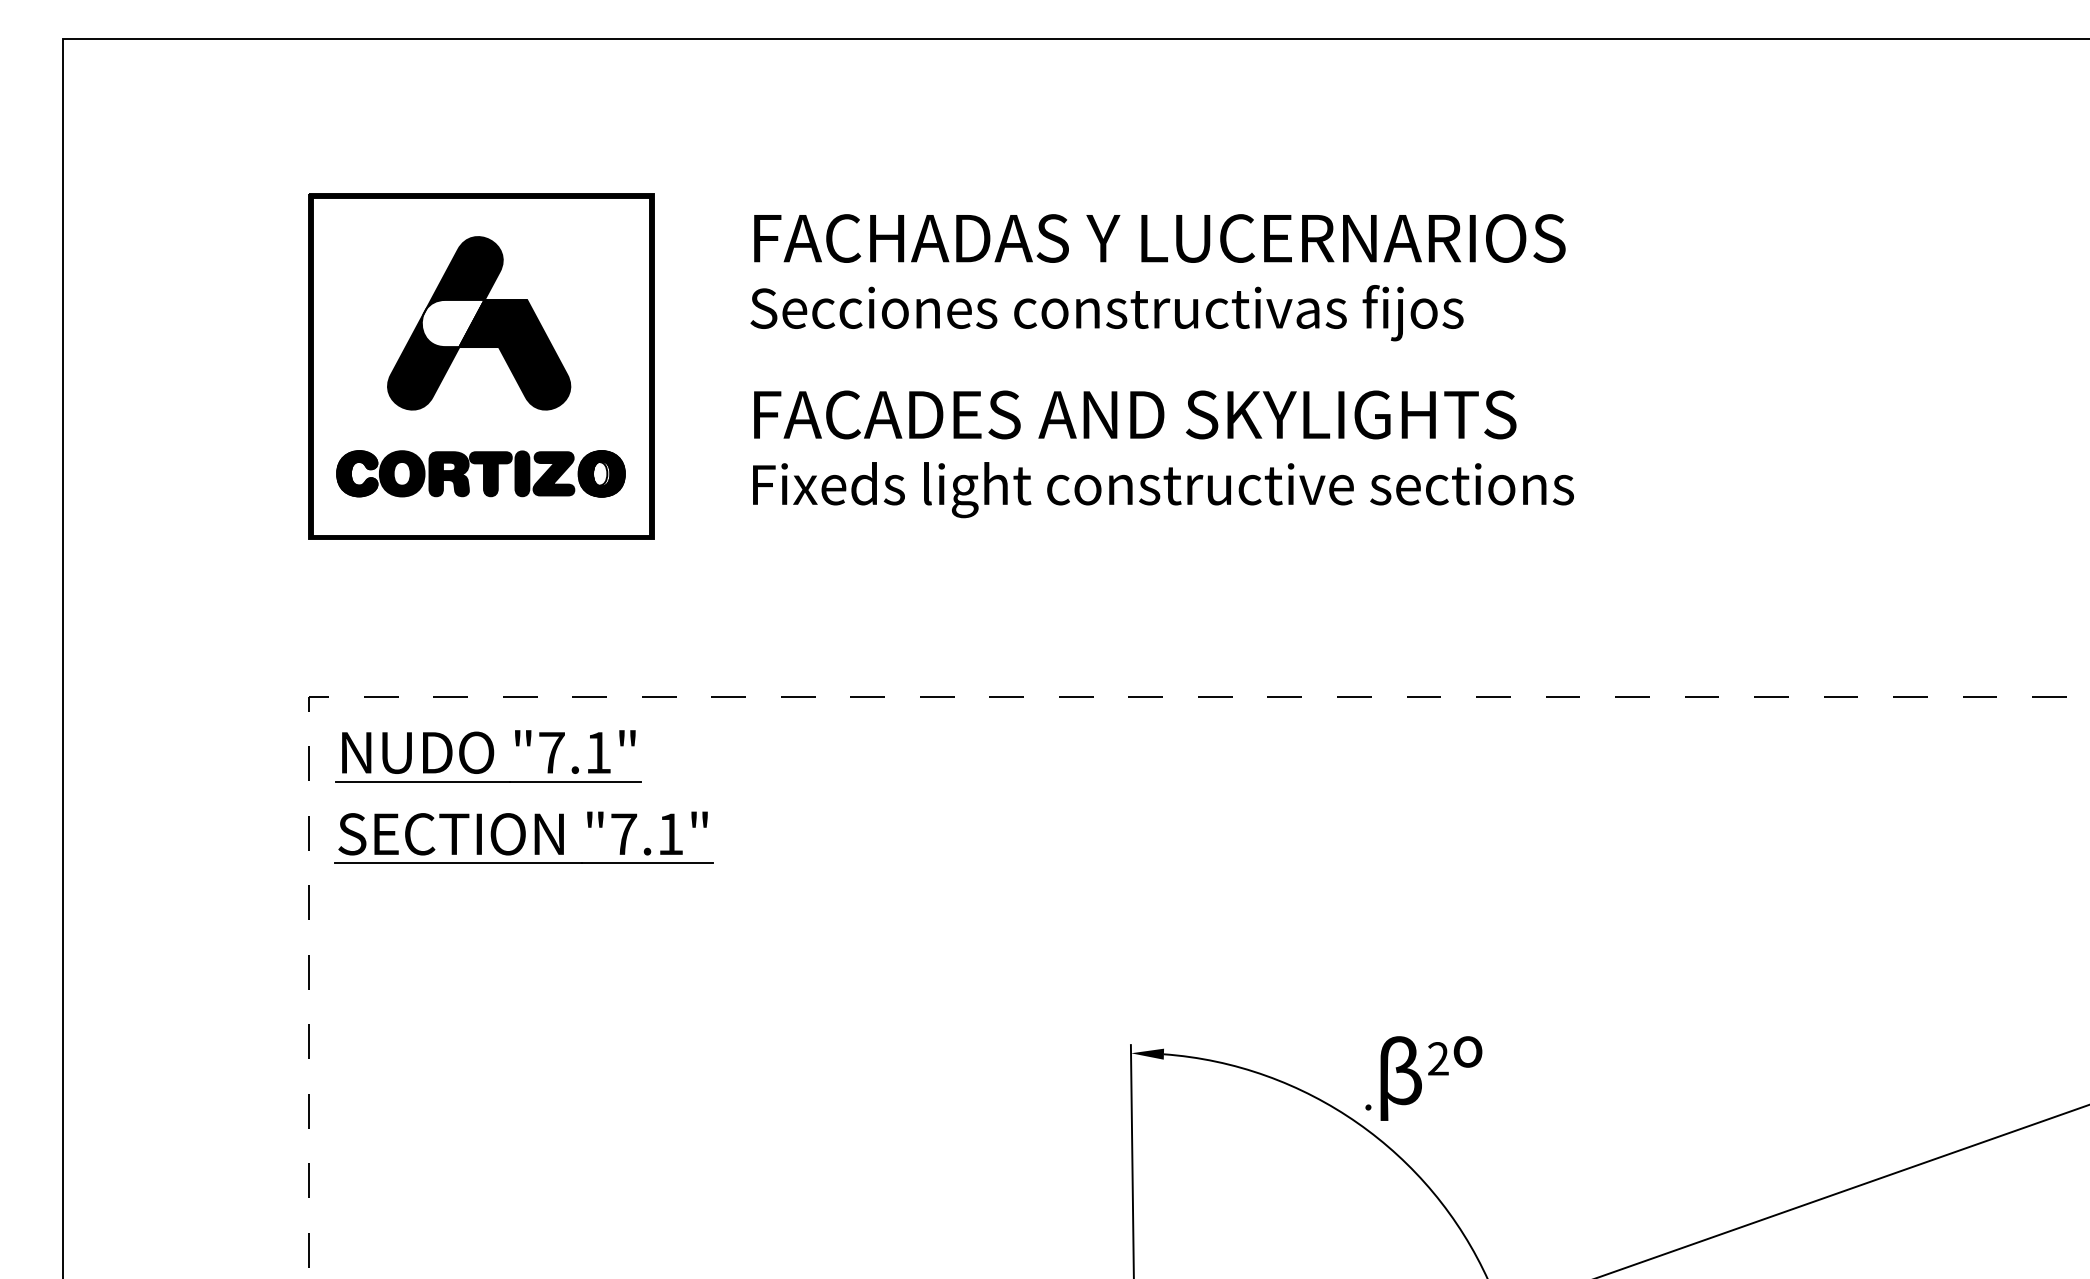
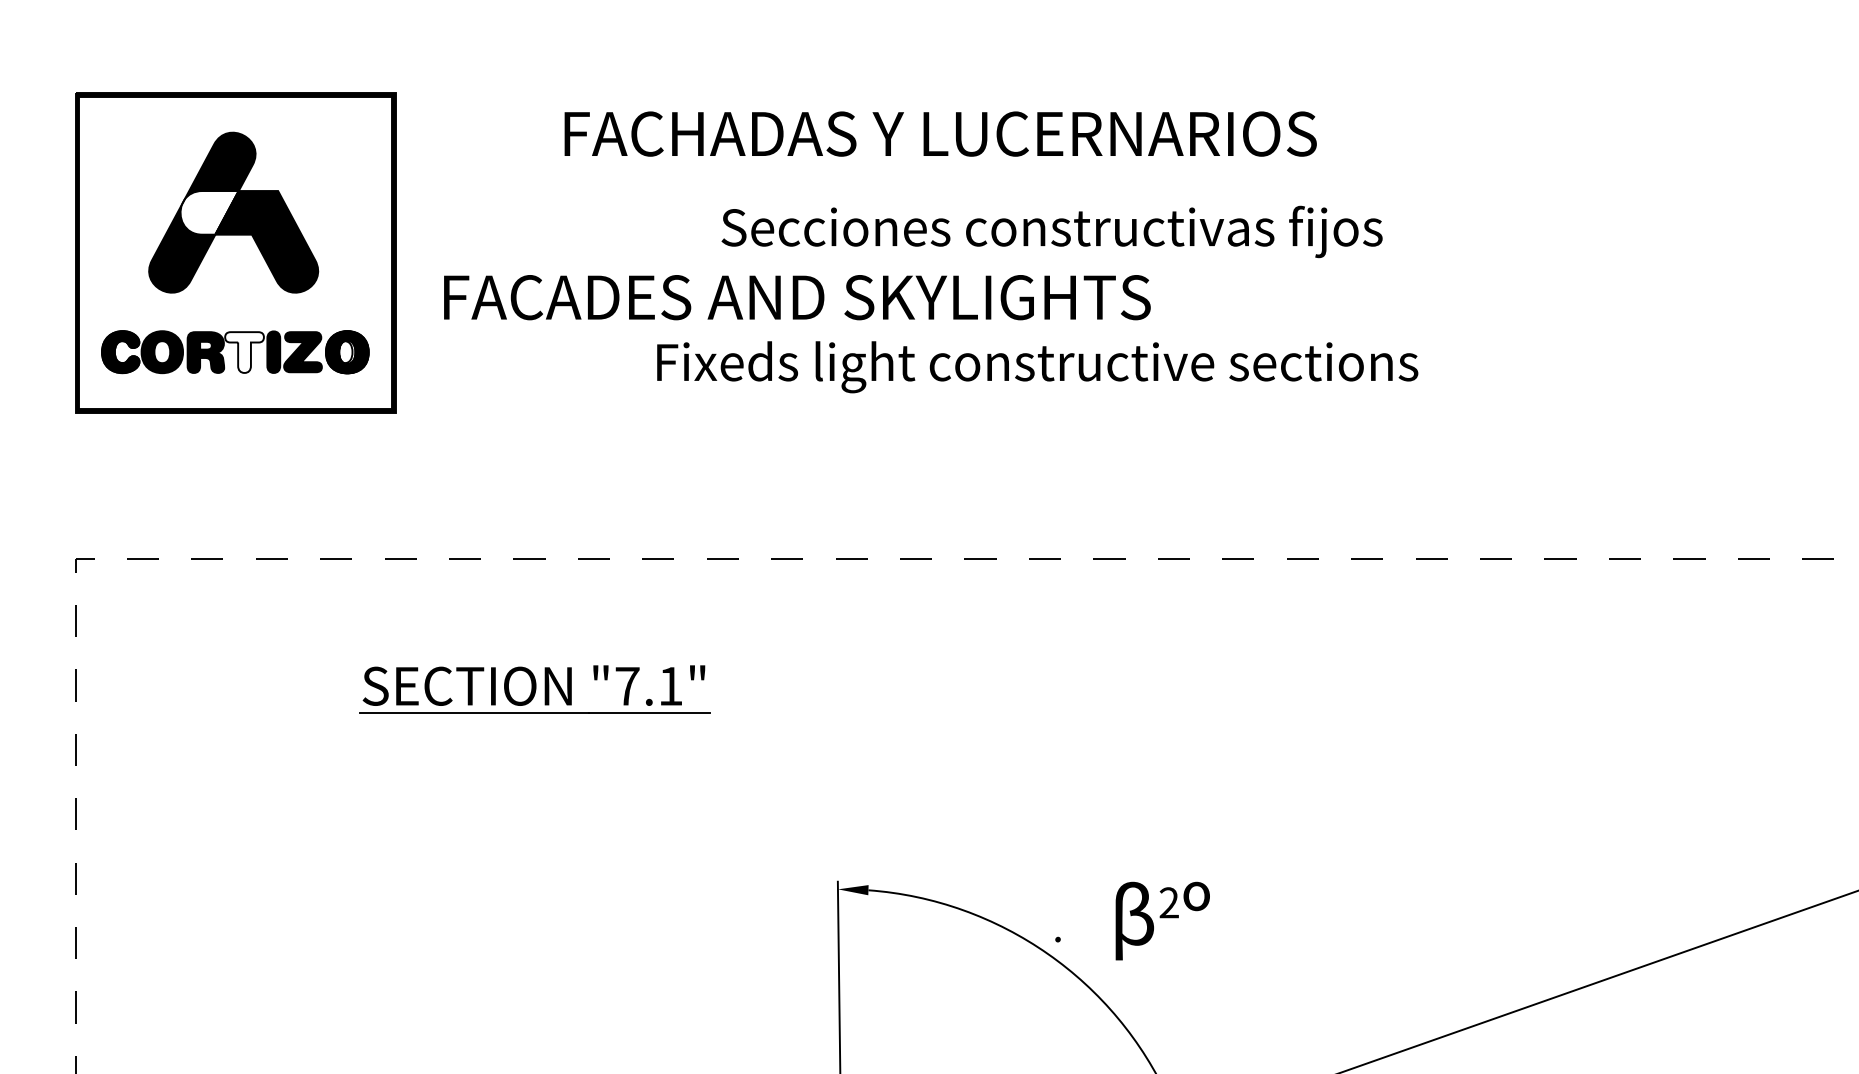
text: (1159, 238) -> (940, 134), moved
text: (1106, 313) -> (1051, 232), moved
text: (1135, 414) -> (797, 297), moved
fill: (490, 474) -> (244, 352), removed
text: (1163, 490) -> (1037, 367), moved
part: (488, 756) -> (242, 614), removed
part: (523, 837) -> (534, 689), moved
text: (1431, 1078) -> (1162, 921), moved

